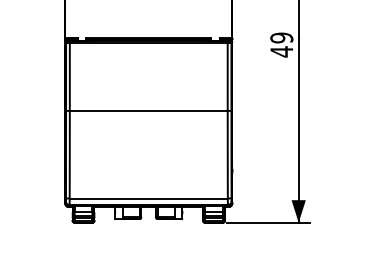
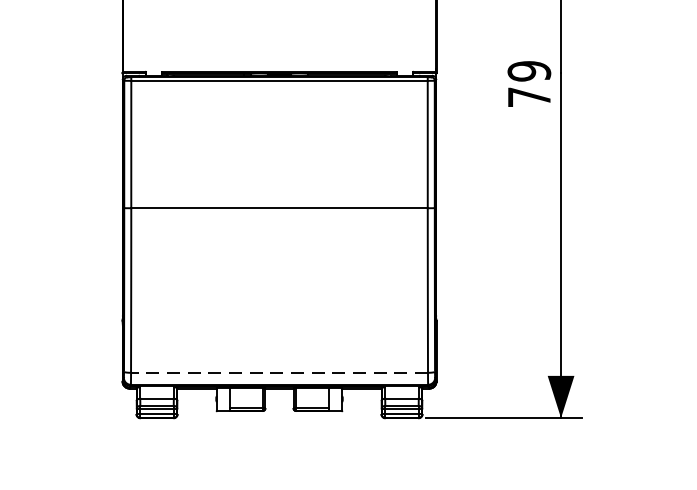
text: (281, 51) -> (528, 96), 49 -> 79
line: (148, 198) -> (279, 372), solid -> dashed

